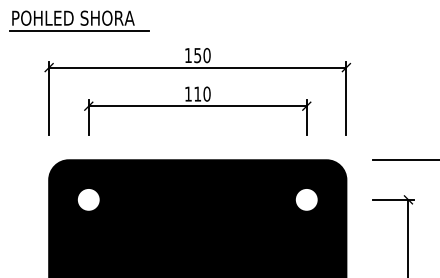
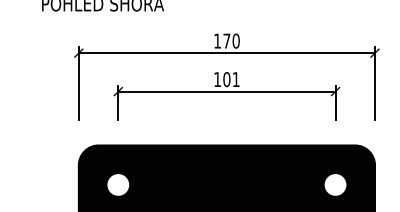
line: (79, 30) -> (109, 16), removed
text: (197, 55) -> (226, 41), 150 -> 170
text: (202, 93) -> (231, 78), 110 -> 101

